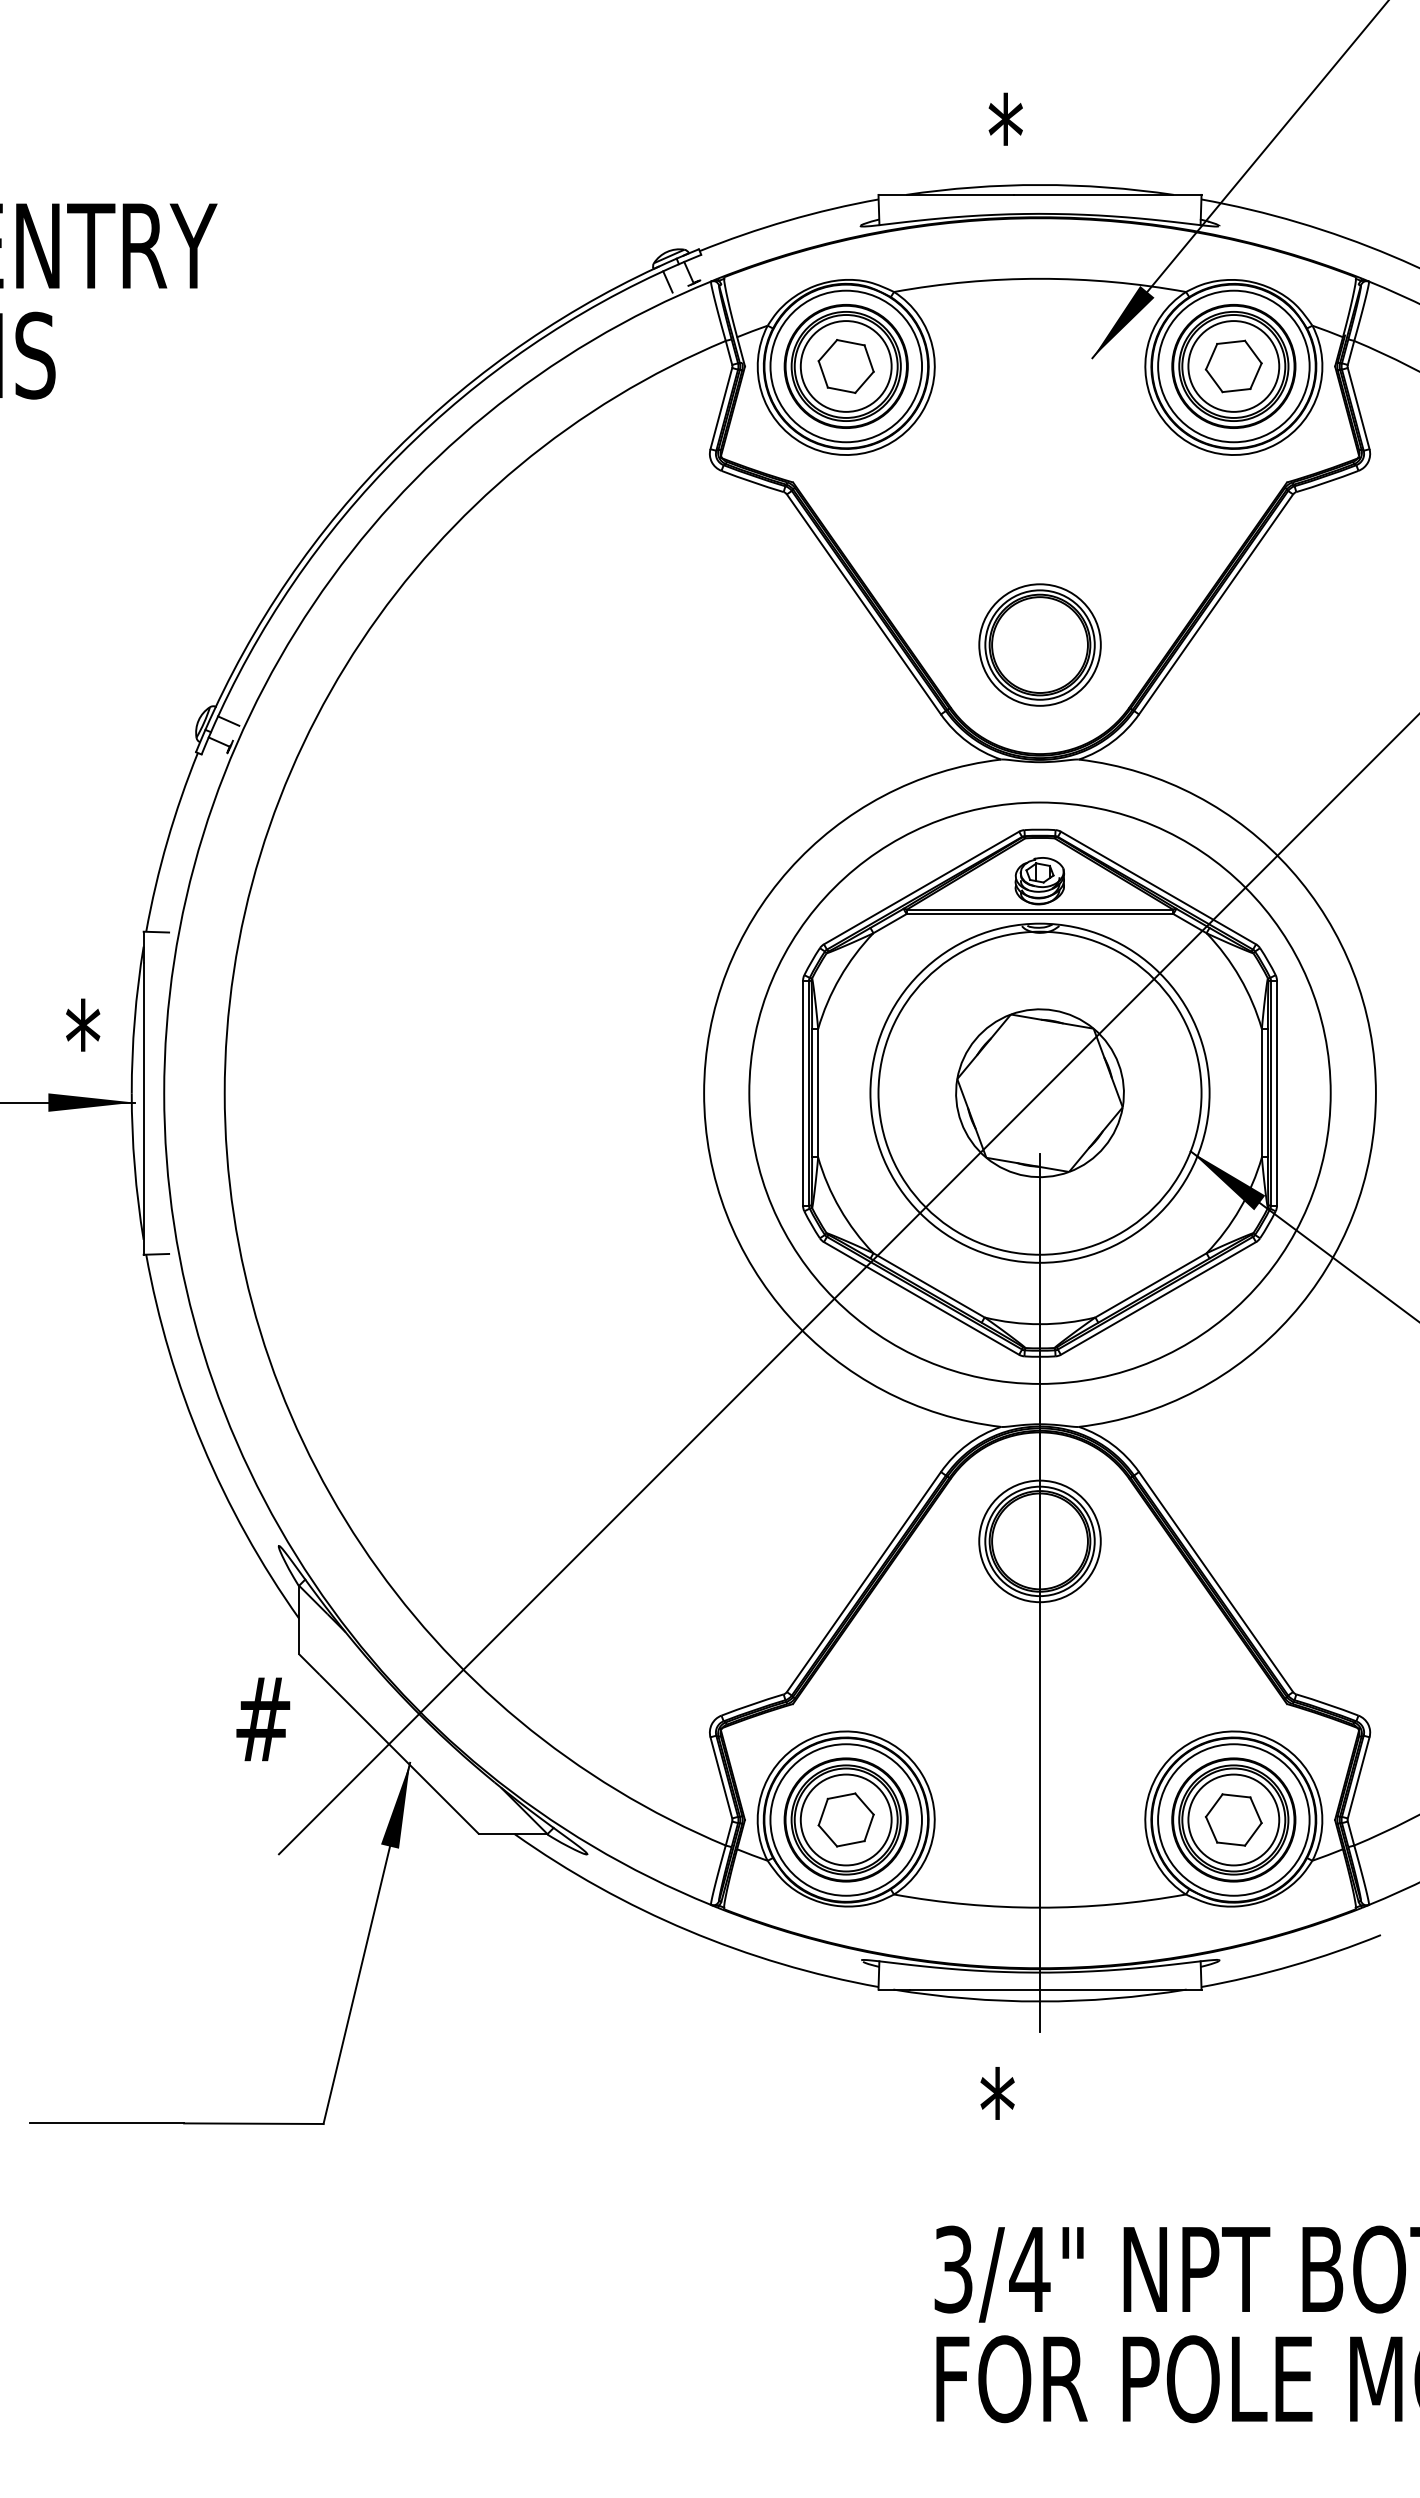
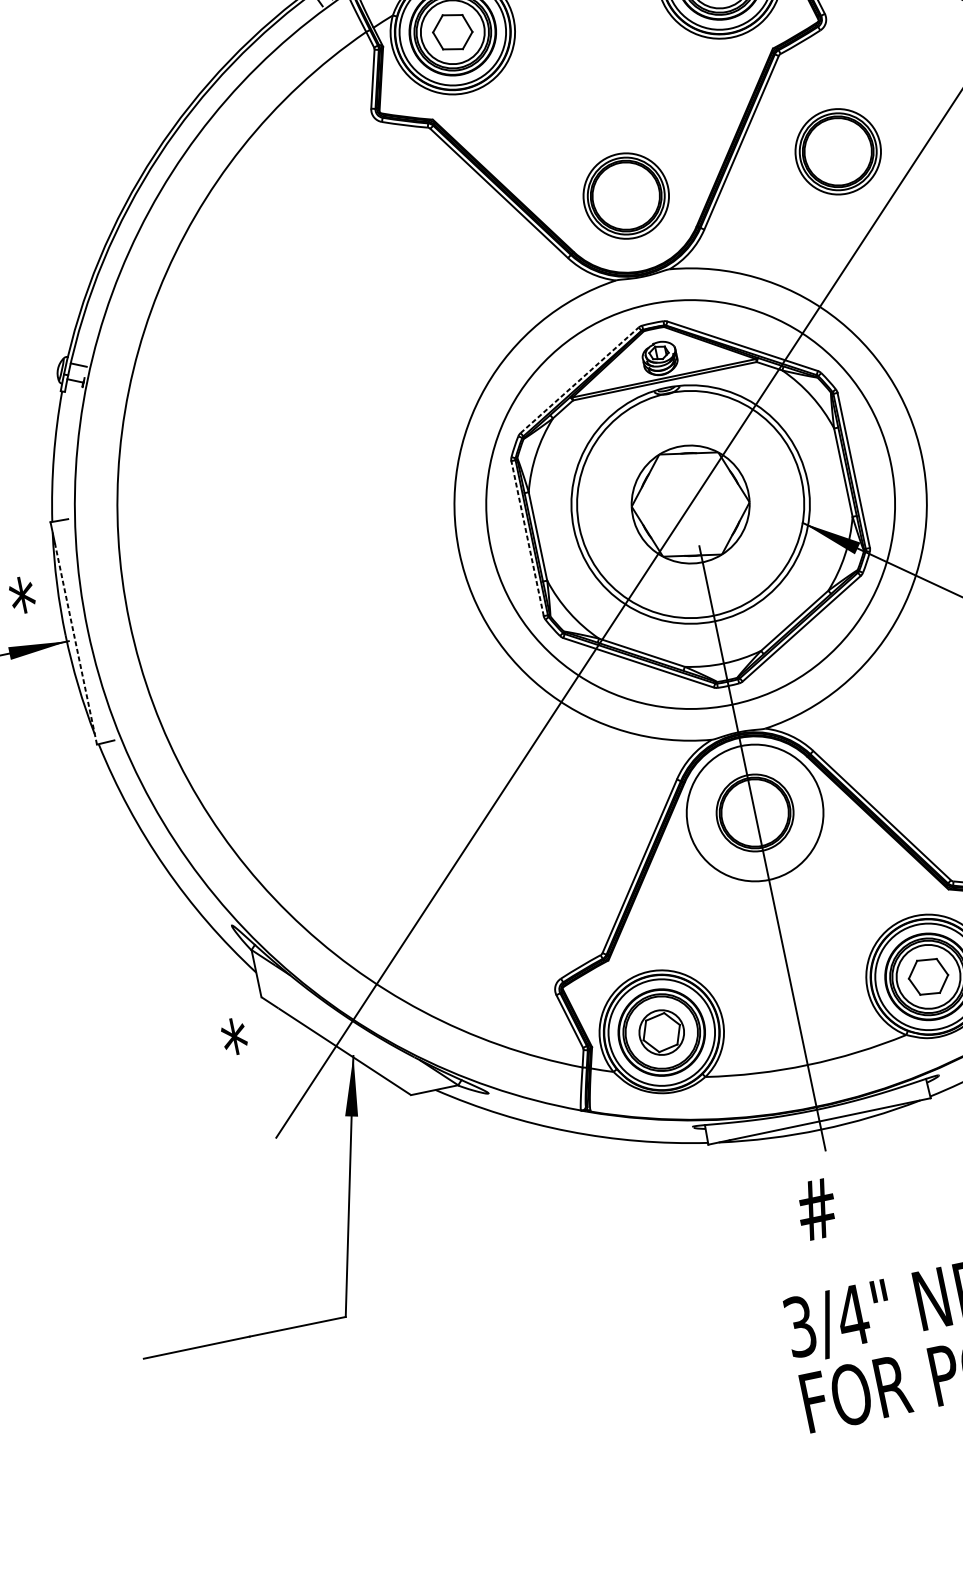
part: (1347, 644) -> (837, 151), added
line: (921, 888) -> (579, 380), solid -> dashed
line: (803, 1093) -> (527, 538), solid -> dashed
line: (143, 1108) -> (75, 643), solid -> dashed
circle: (1039, 1541) -> (754, 813), size x1.6
text: (261, 1717) -> (244, 1046), # -> *
circle: (845, 1819) -> (661, 1032), size x0.7
text: (1008, 2110) -> (815, 1209), * -> #

